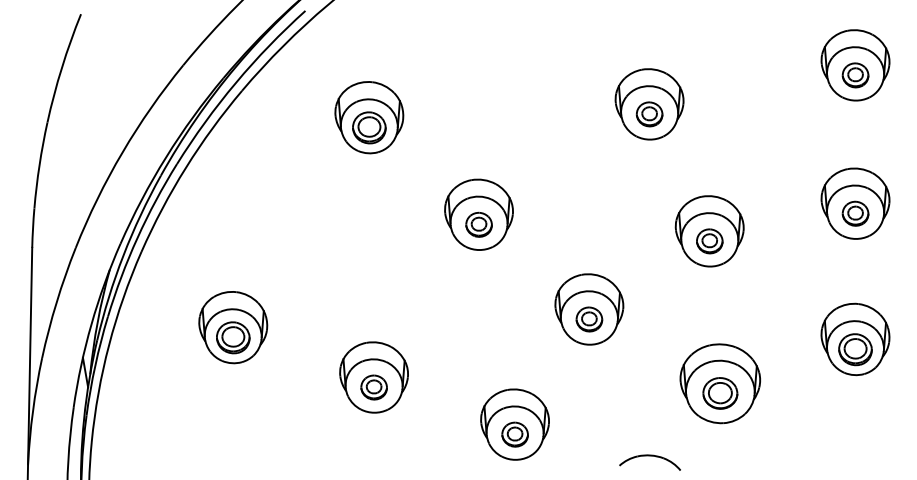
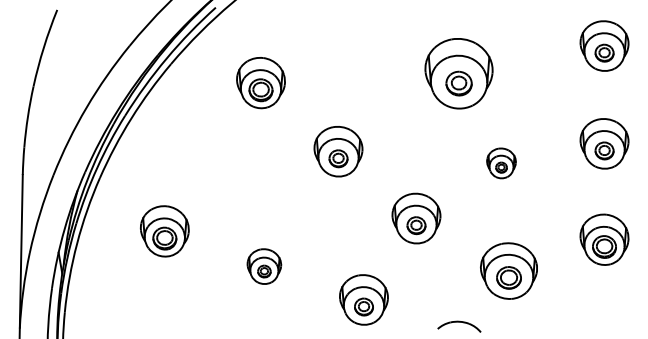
part: (648, 104) -> (458, 73), size x1.4
part: (709, 231) -> (501, 163), size x0.6
part: (374, 377) -> (264, 266), size x0.7

